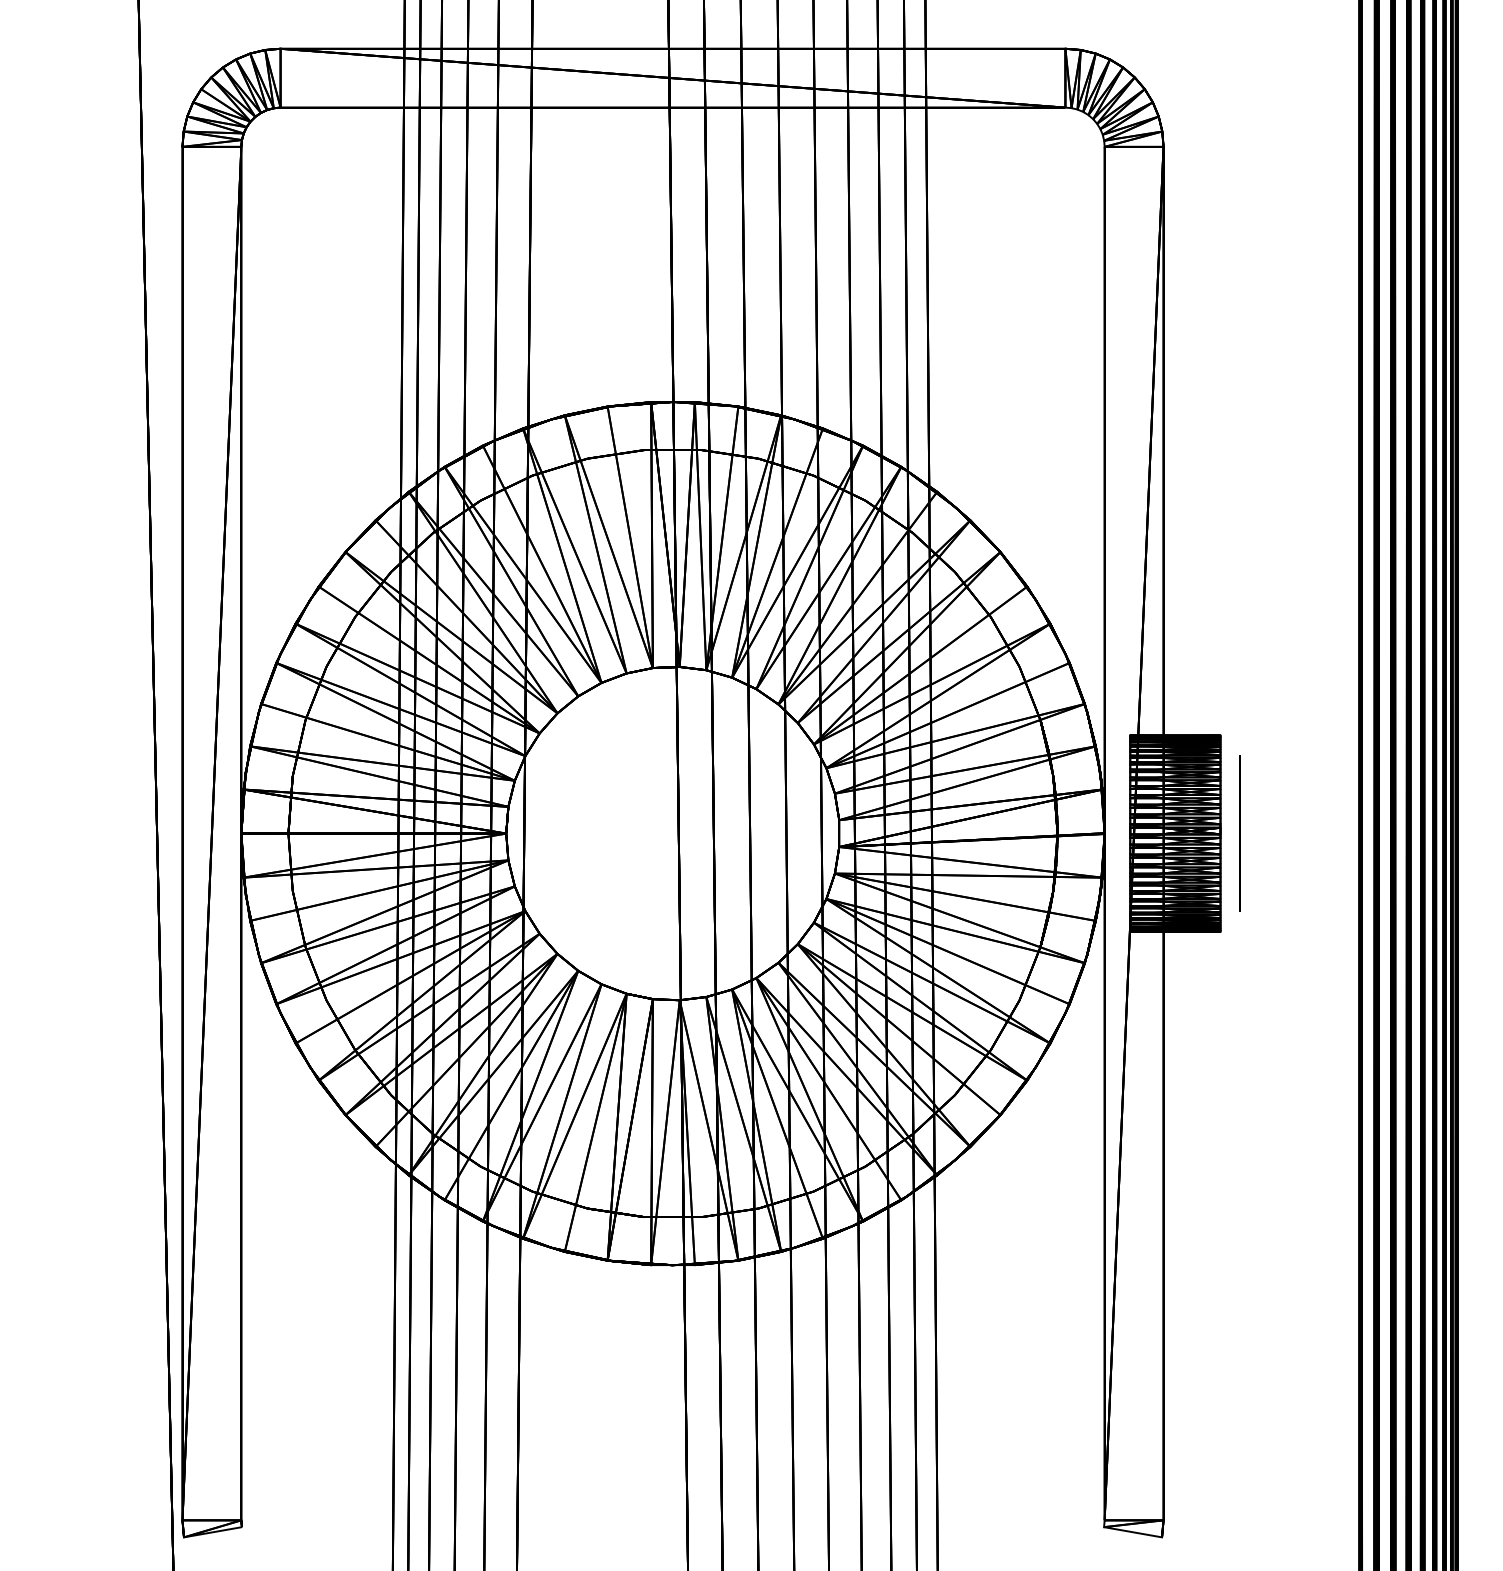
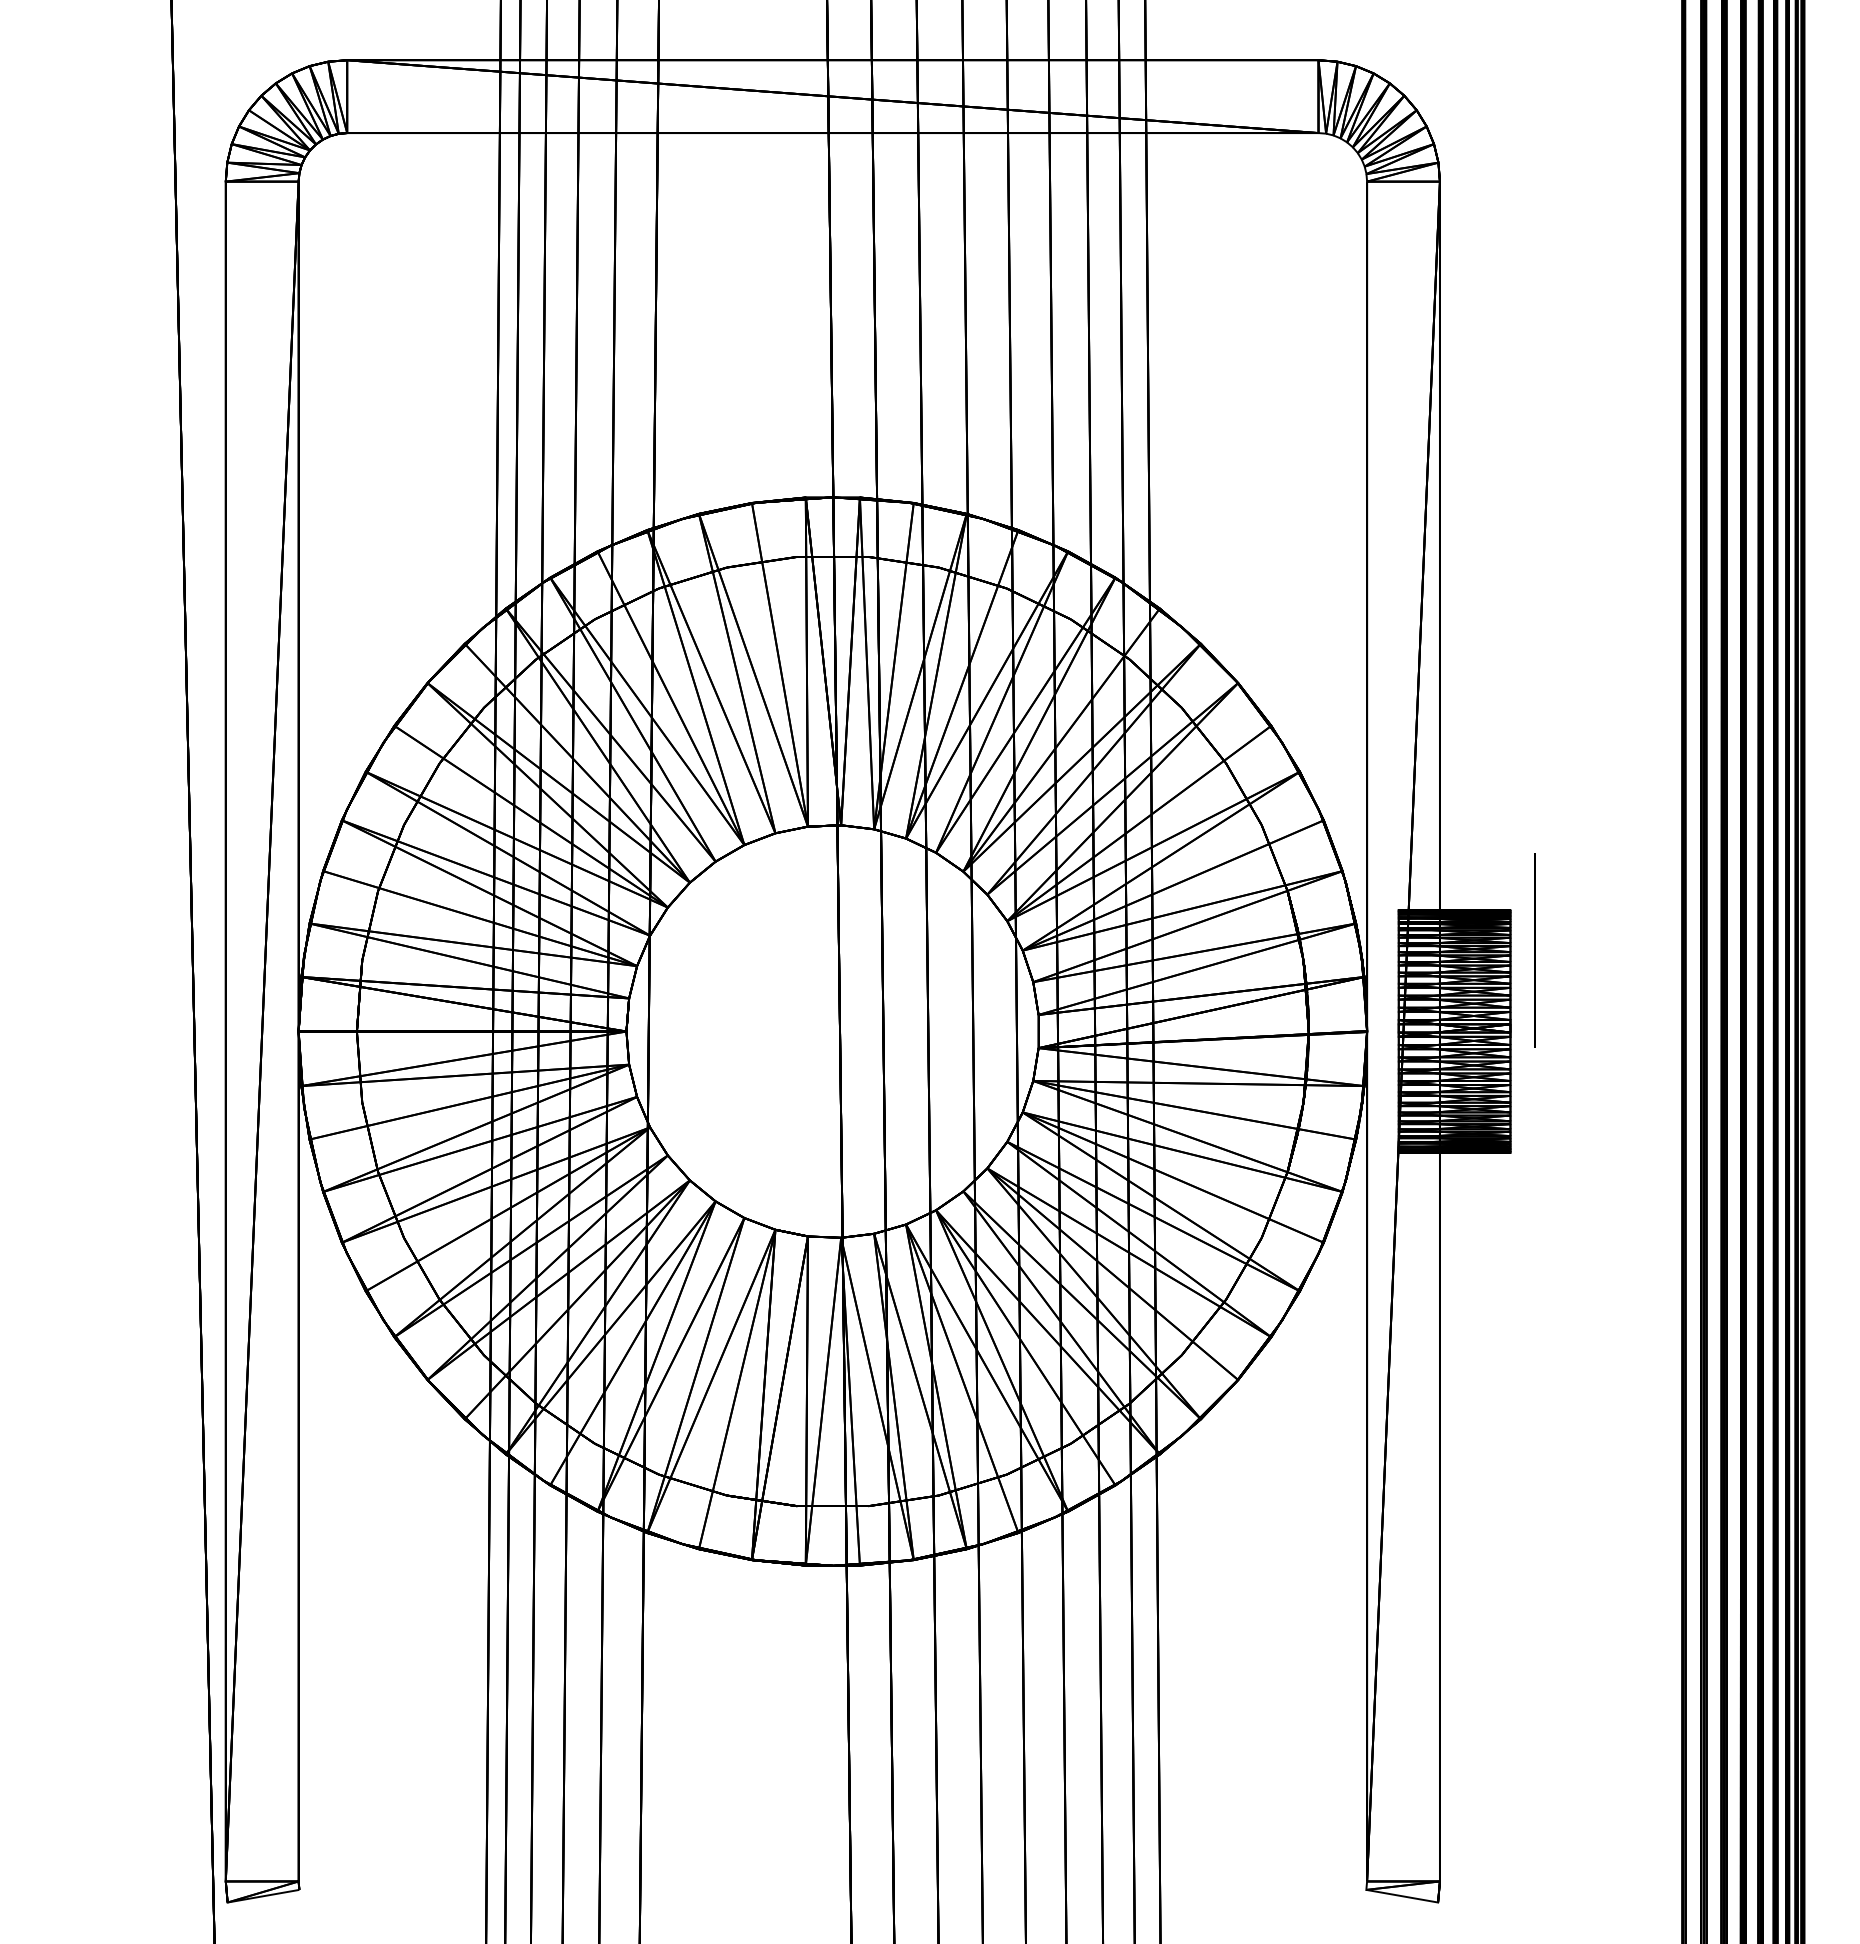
line: (1239, 833) -> (1534, 950), moved

